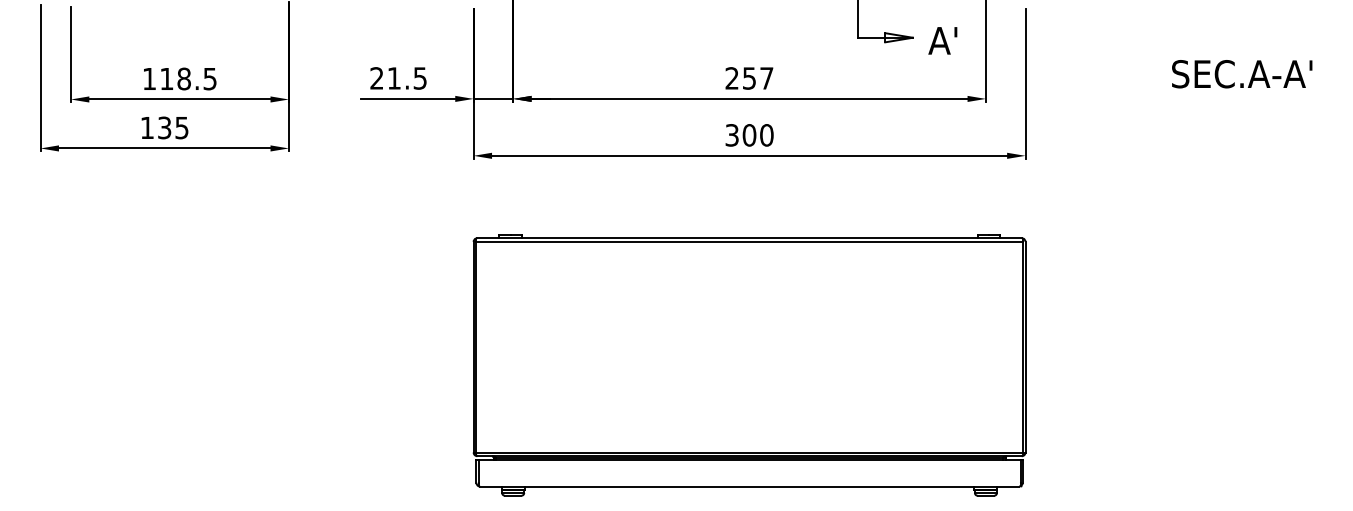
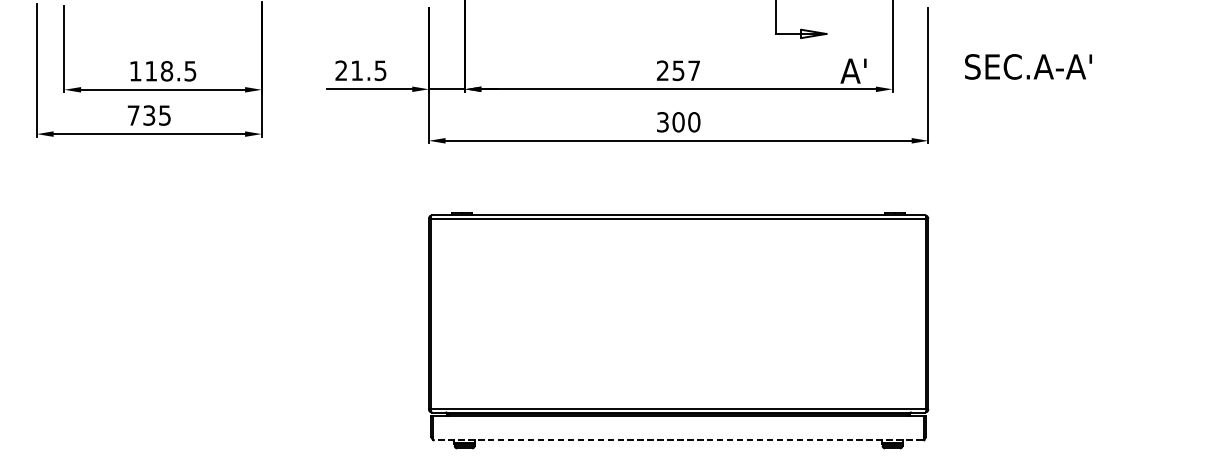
text: (942, 40) -> (853, 70), moved
text: (1242, 74) -> (1028, 67), moved
text: (147, 127) -> (133, 115), 135 -> 735
line: (749, 486) -> (678, 440), solid -> dashed

